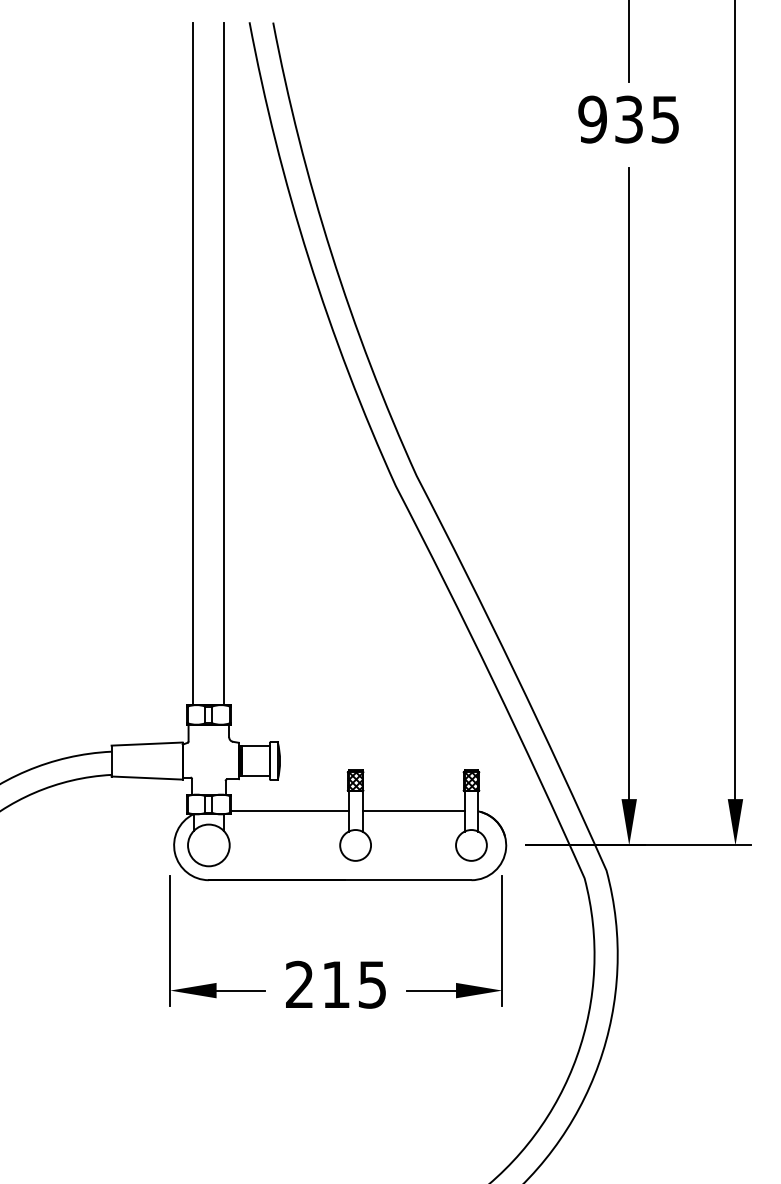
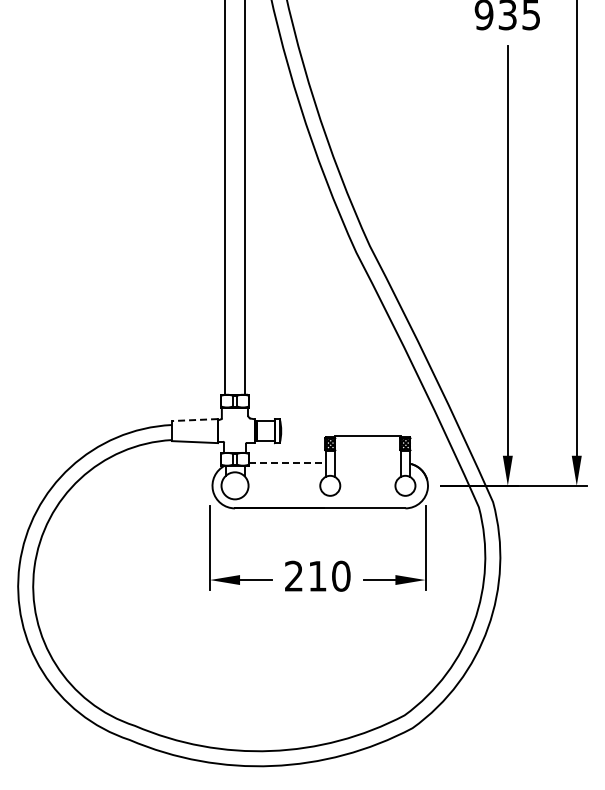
line: (146, 744) -> (194, 420), solid -> dashed
line: (291, 811) -> (288, 463), solid -> dashed
line: (412, 811) -> (367, 436), moved
text: (372, 983) -> (341, 575), 215 -> 210

